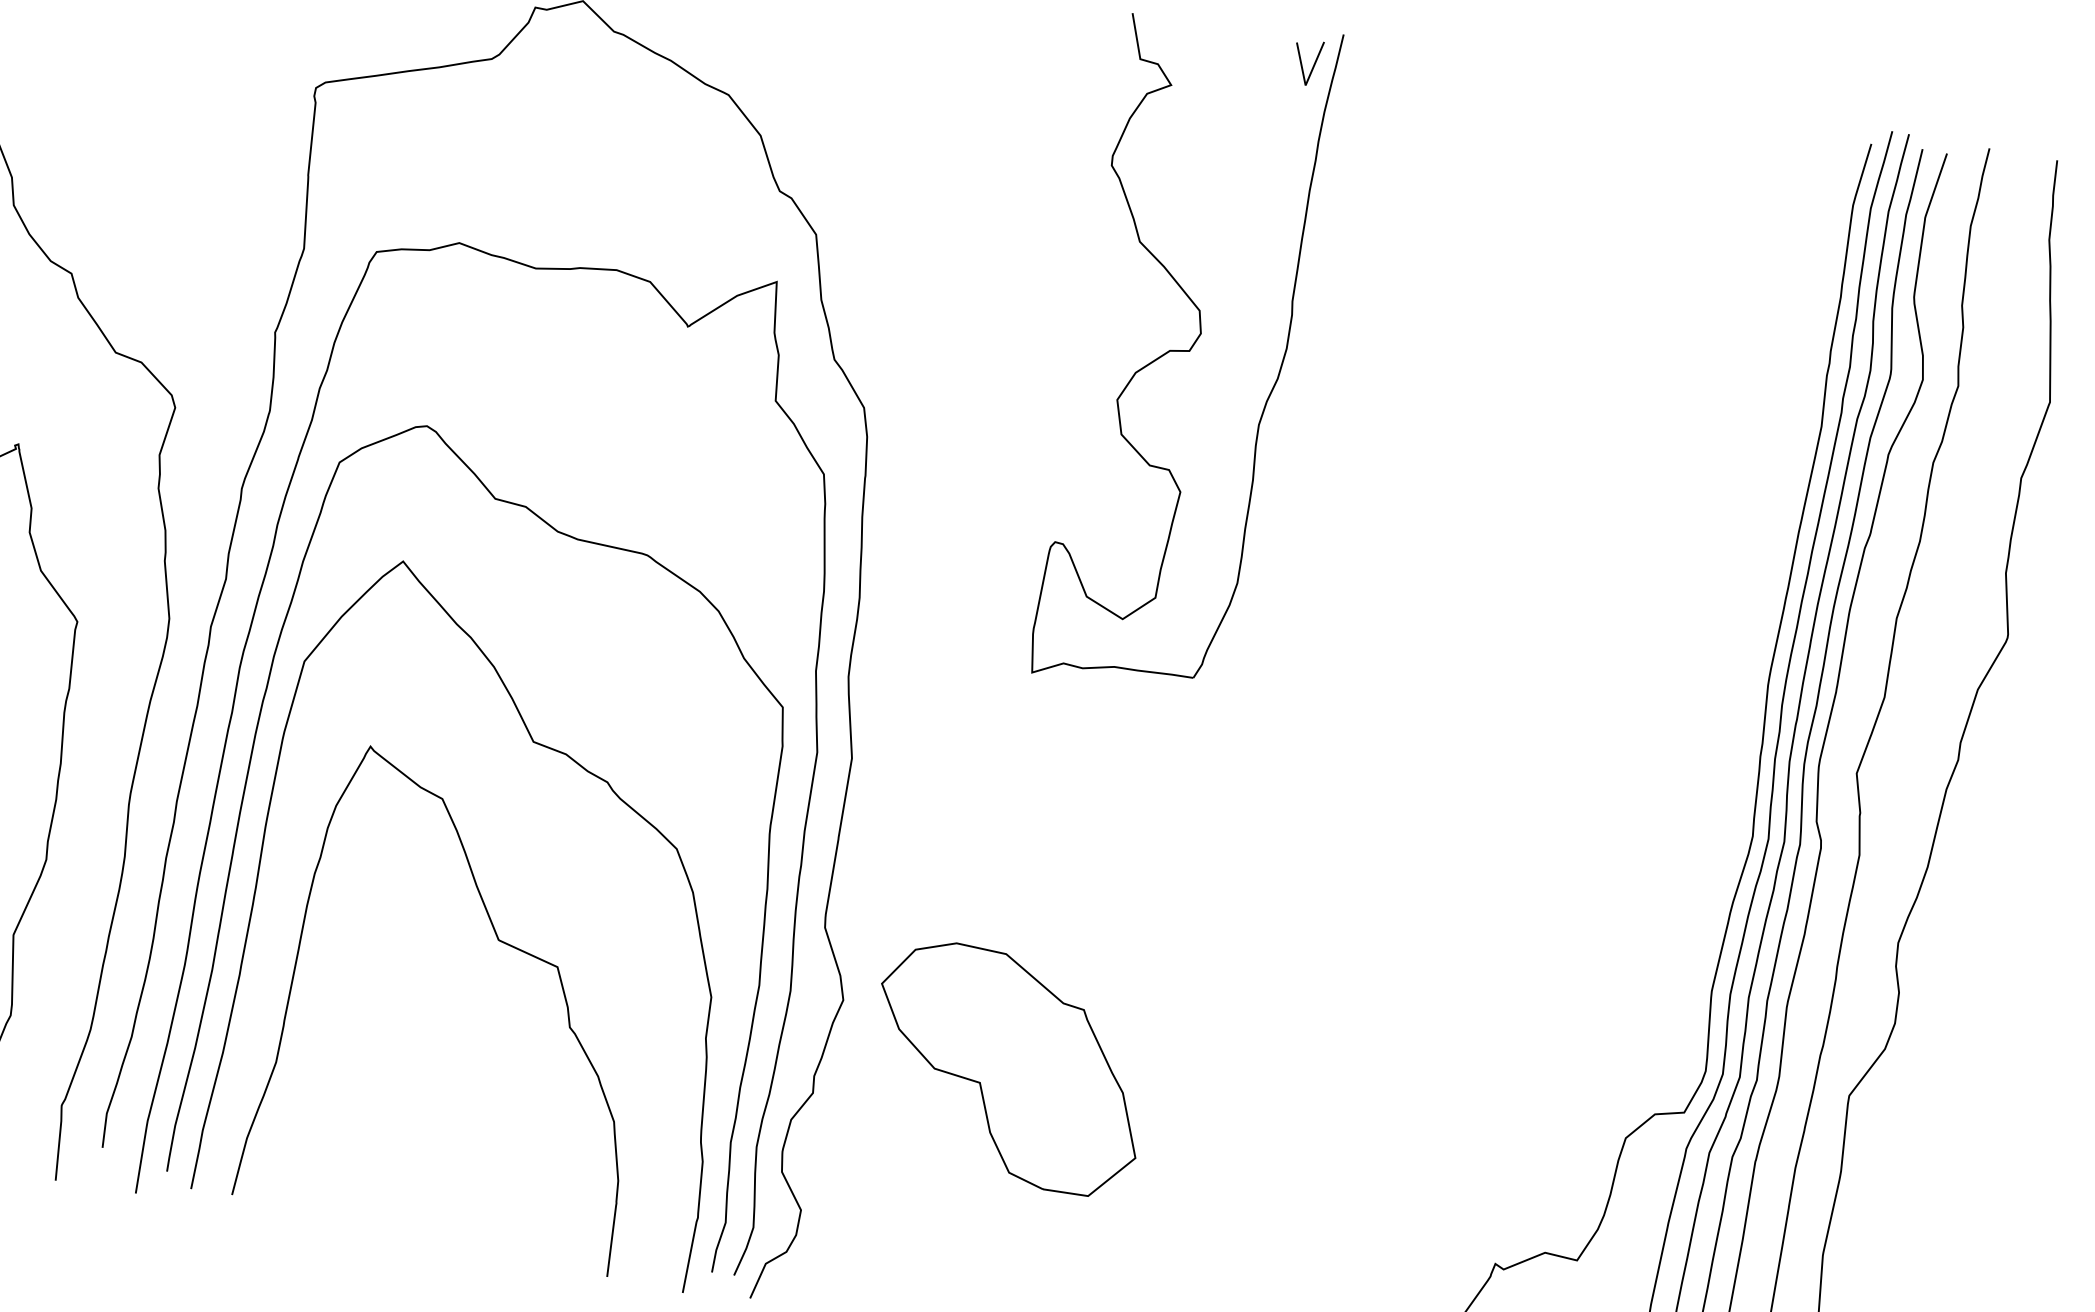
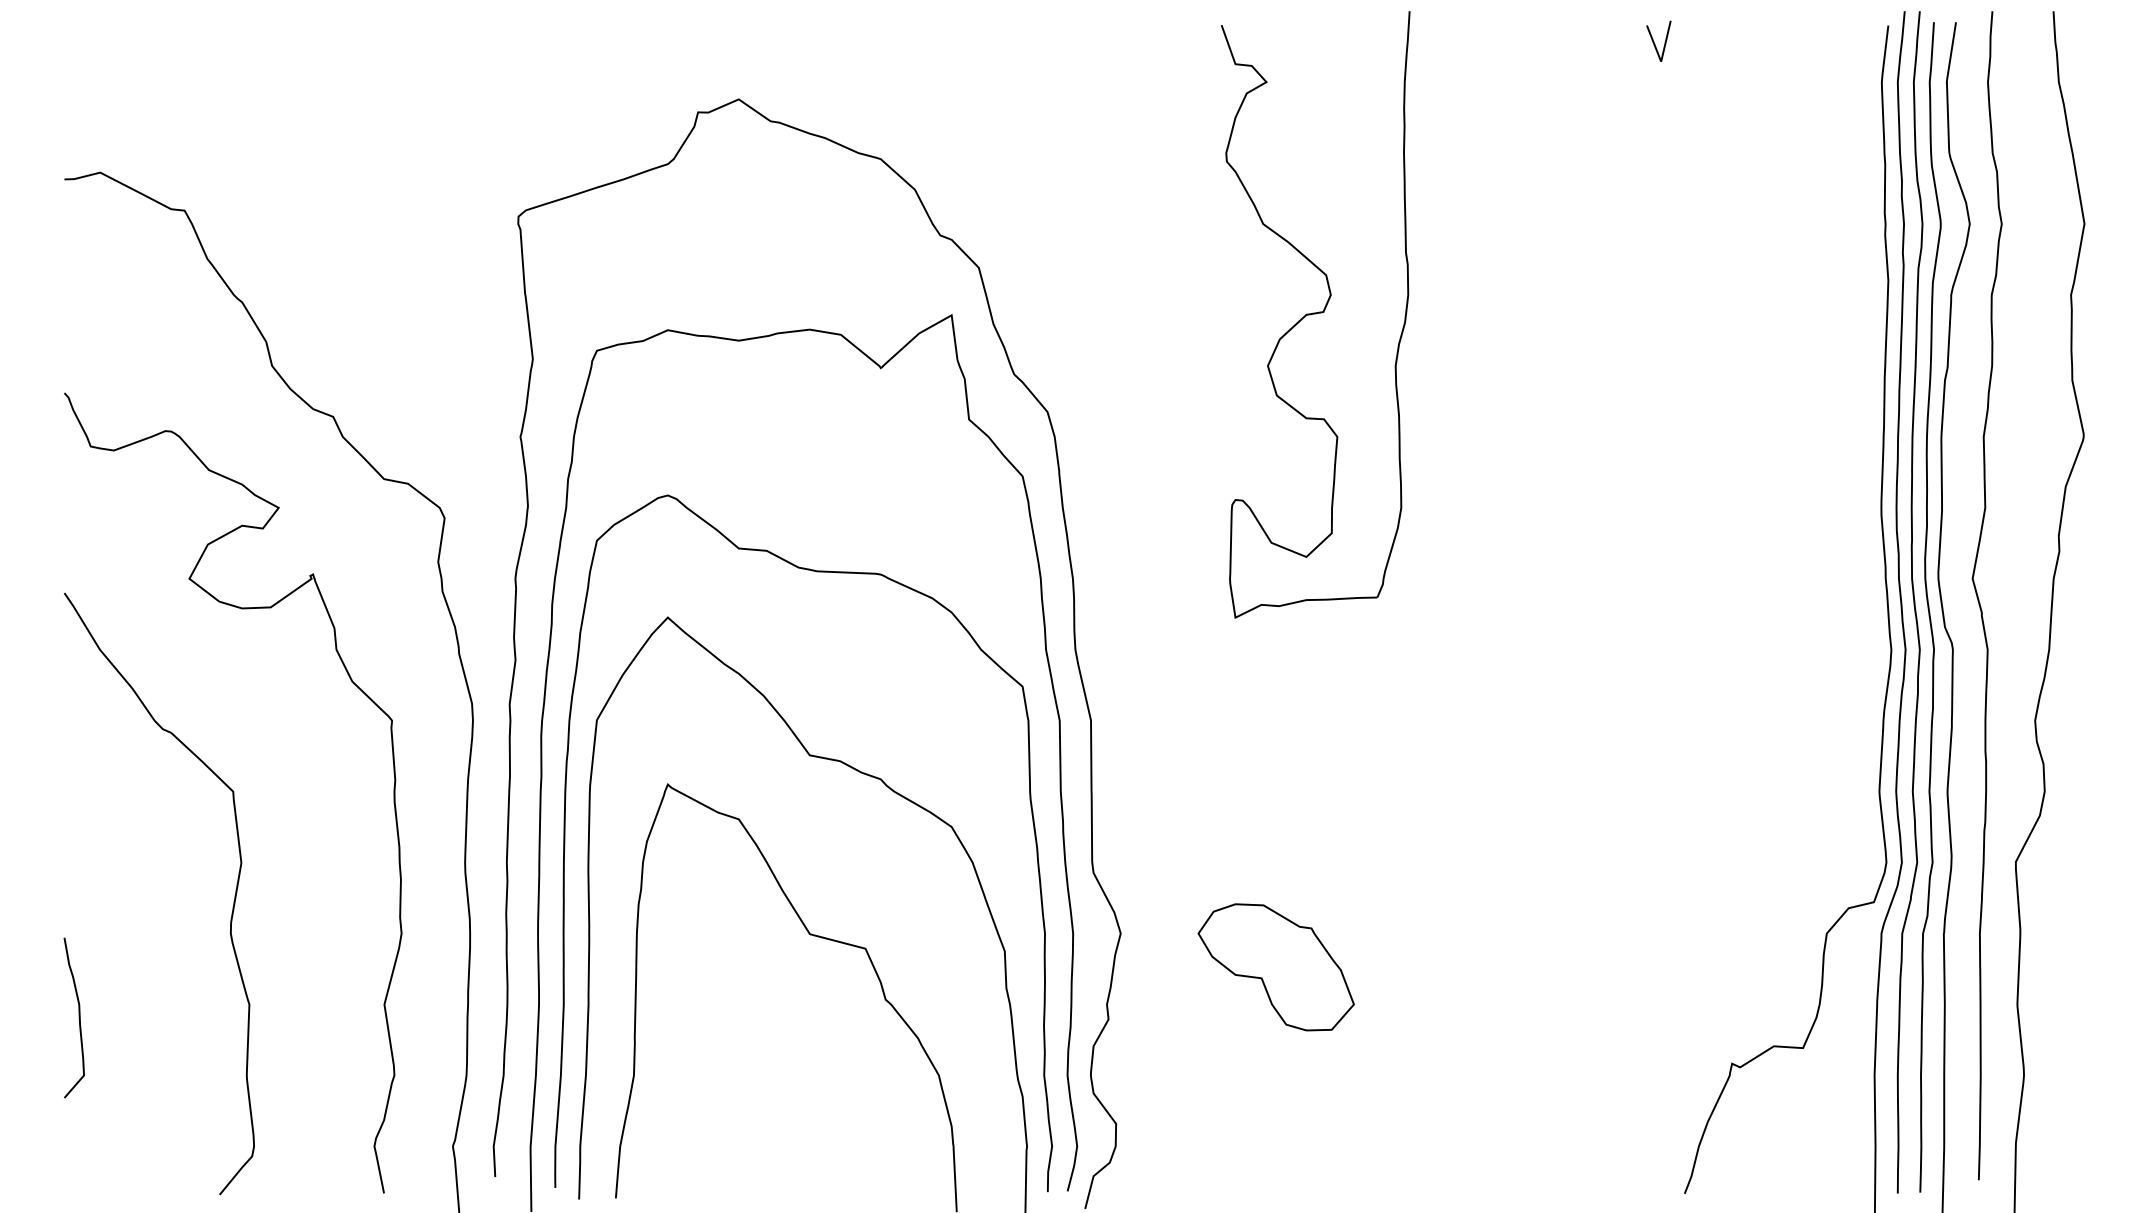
line: (1302, 61) -> (1654, 41), moved
part: (1008, 1068) -> (1275, 967), size x0.62

